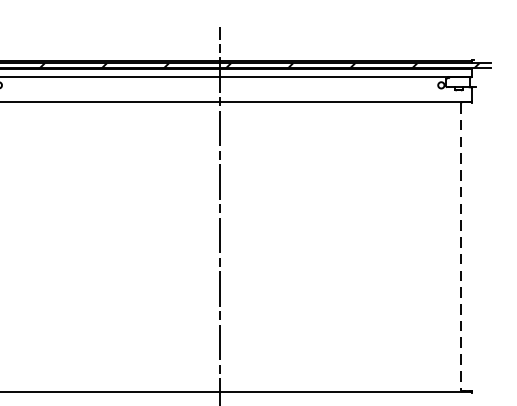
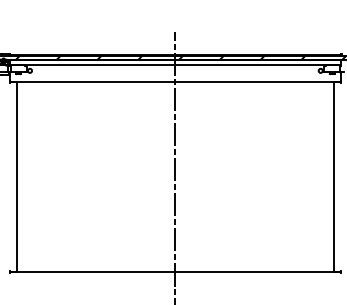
line: (460, 247) -> (333, 177), dashed -> solid

